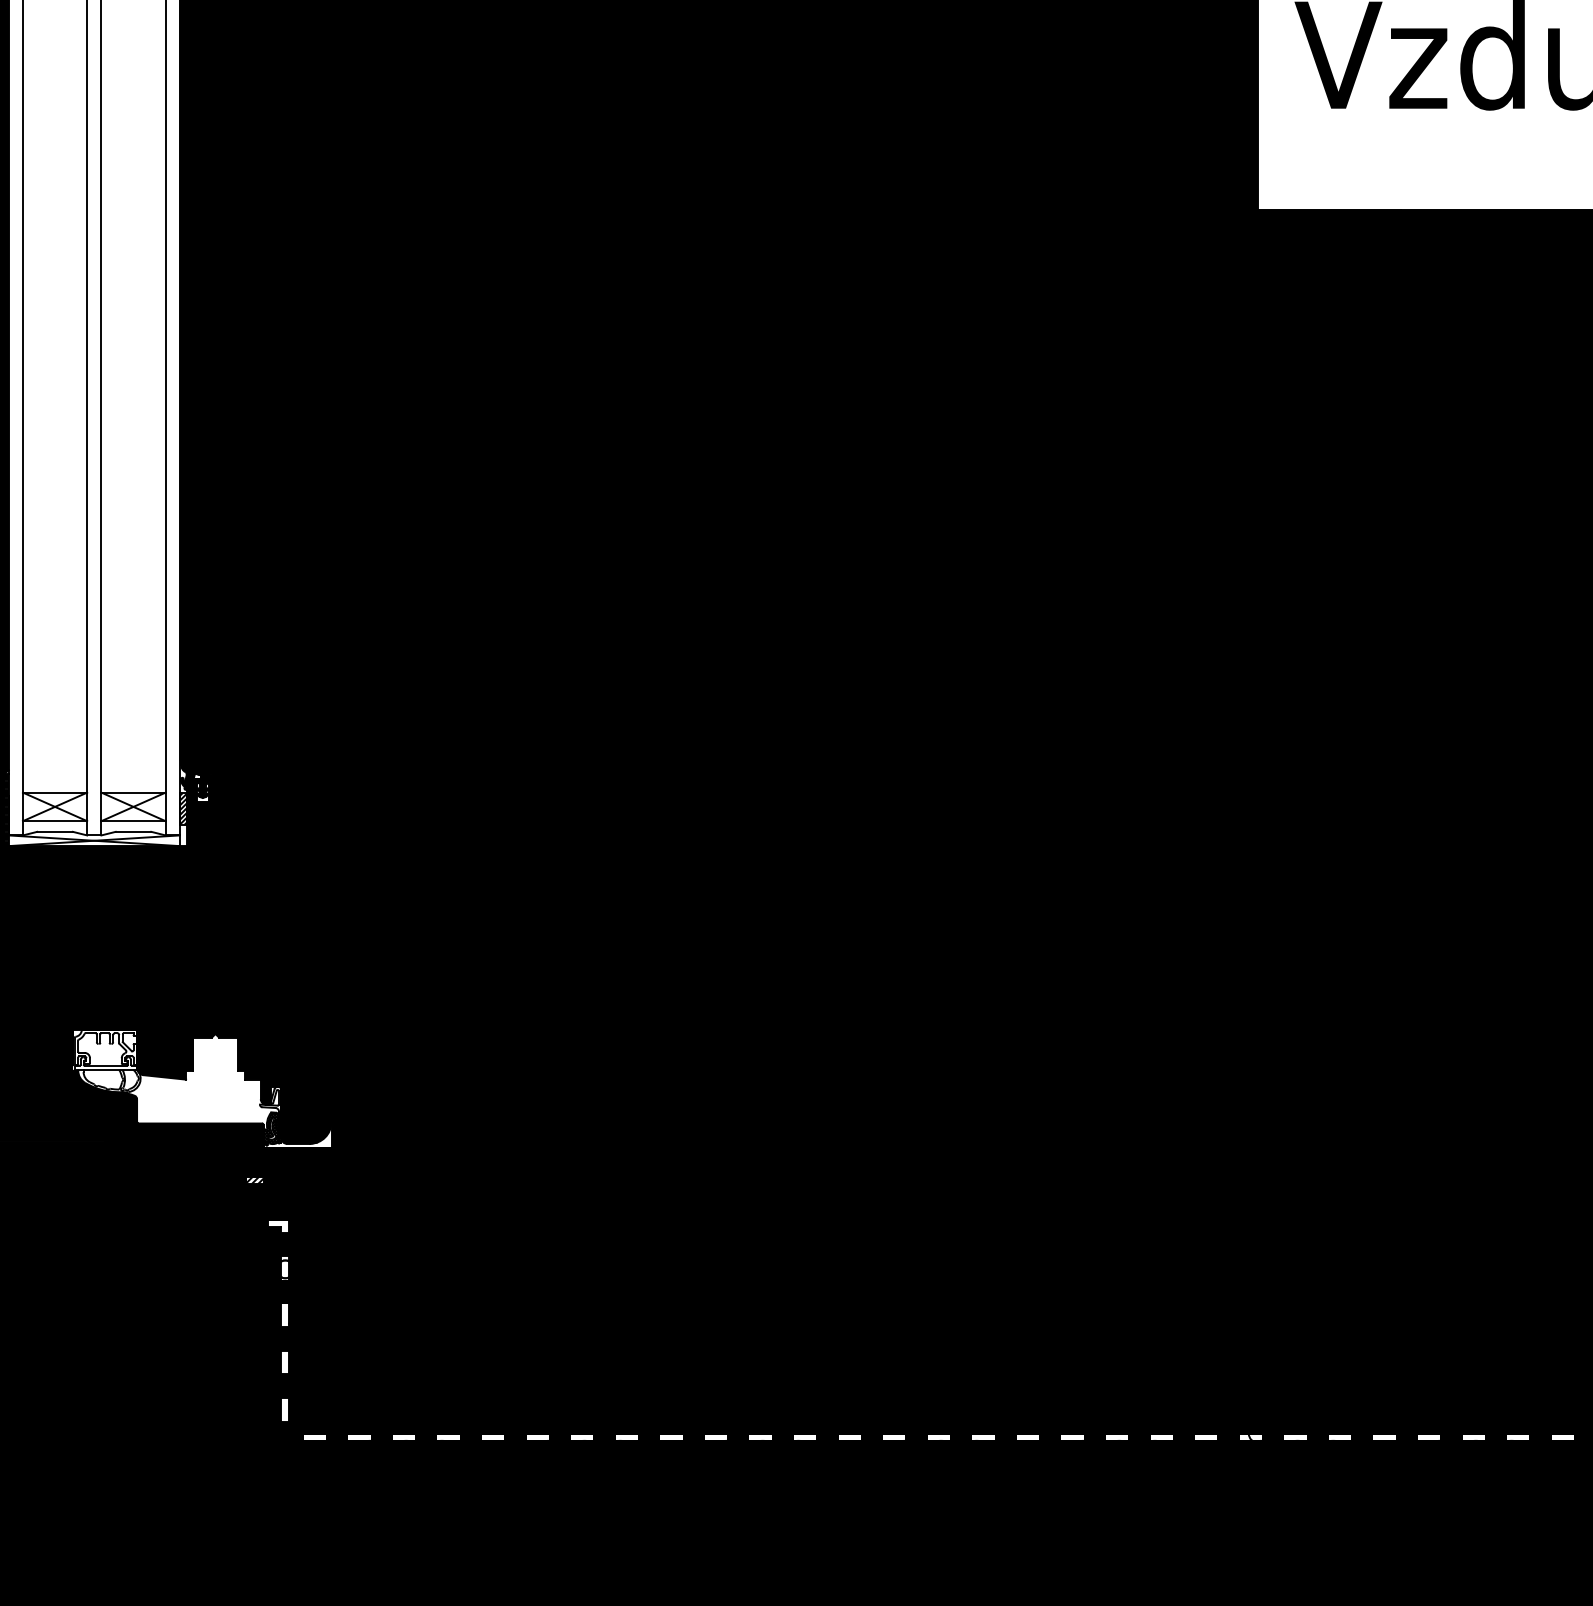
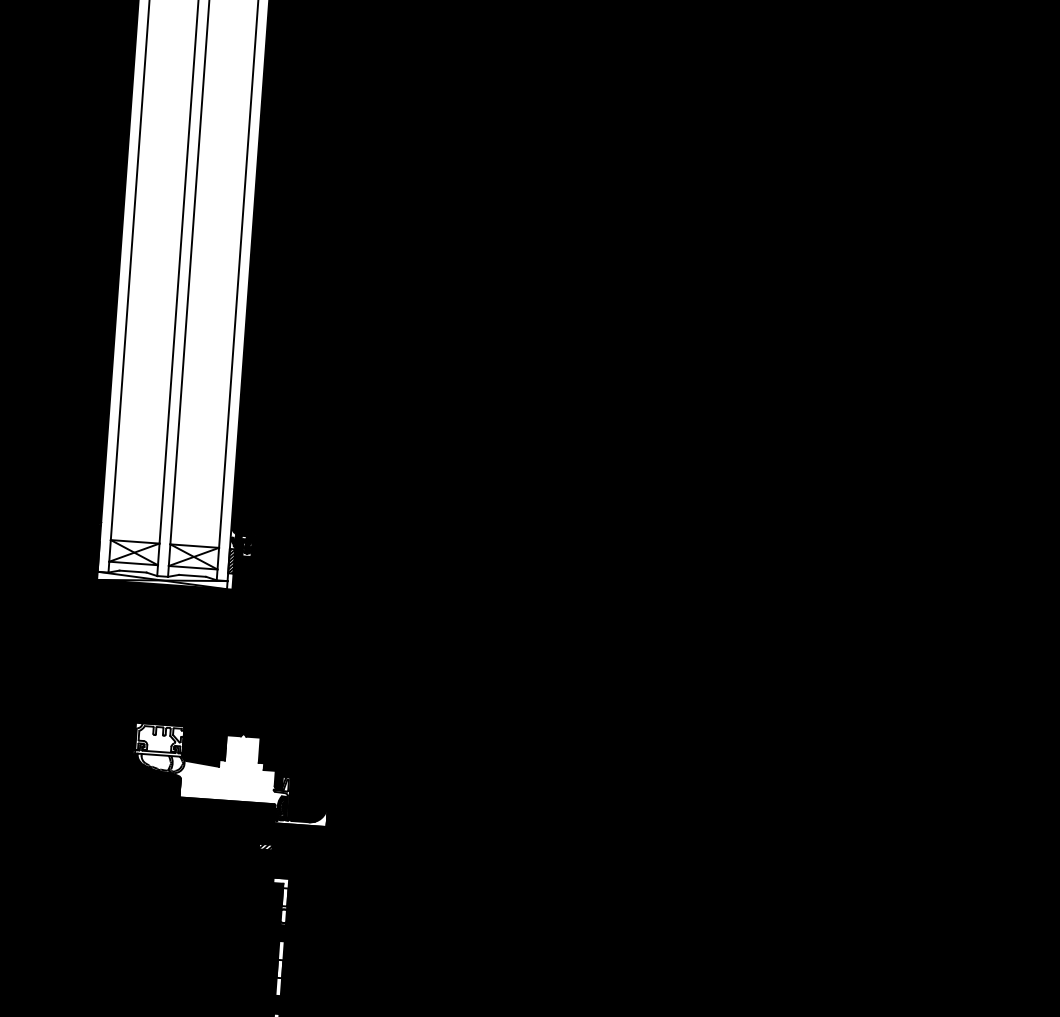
fill: (284, 1244) -> (284, 897), removed
fill: (284, 1338) -> (279, 968), removed

